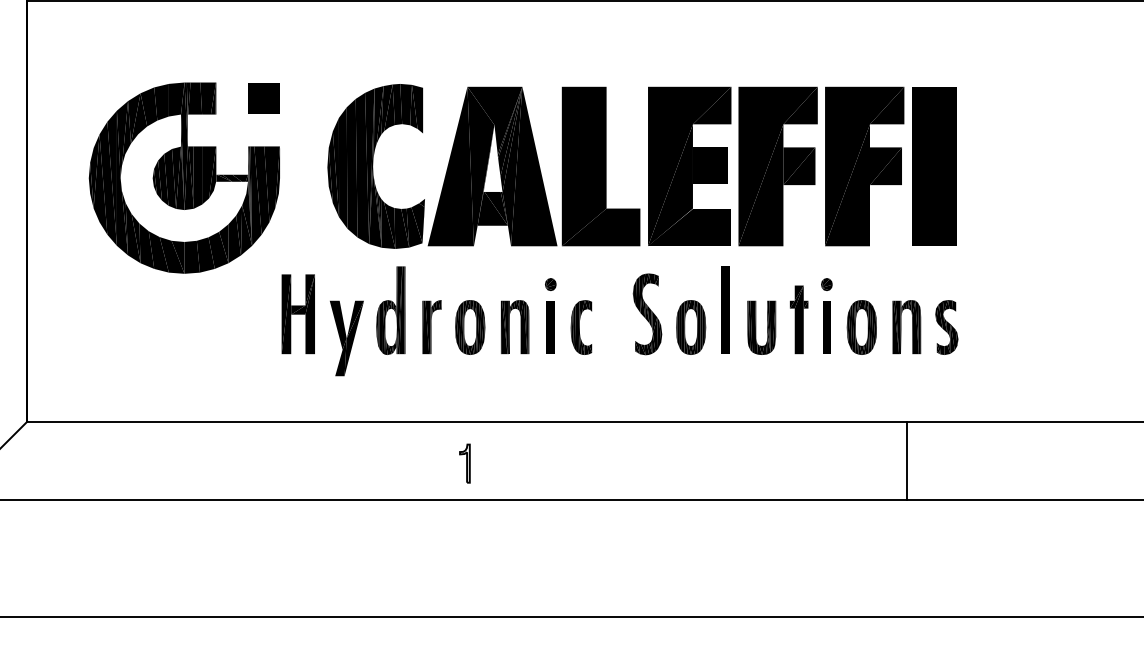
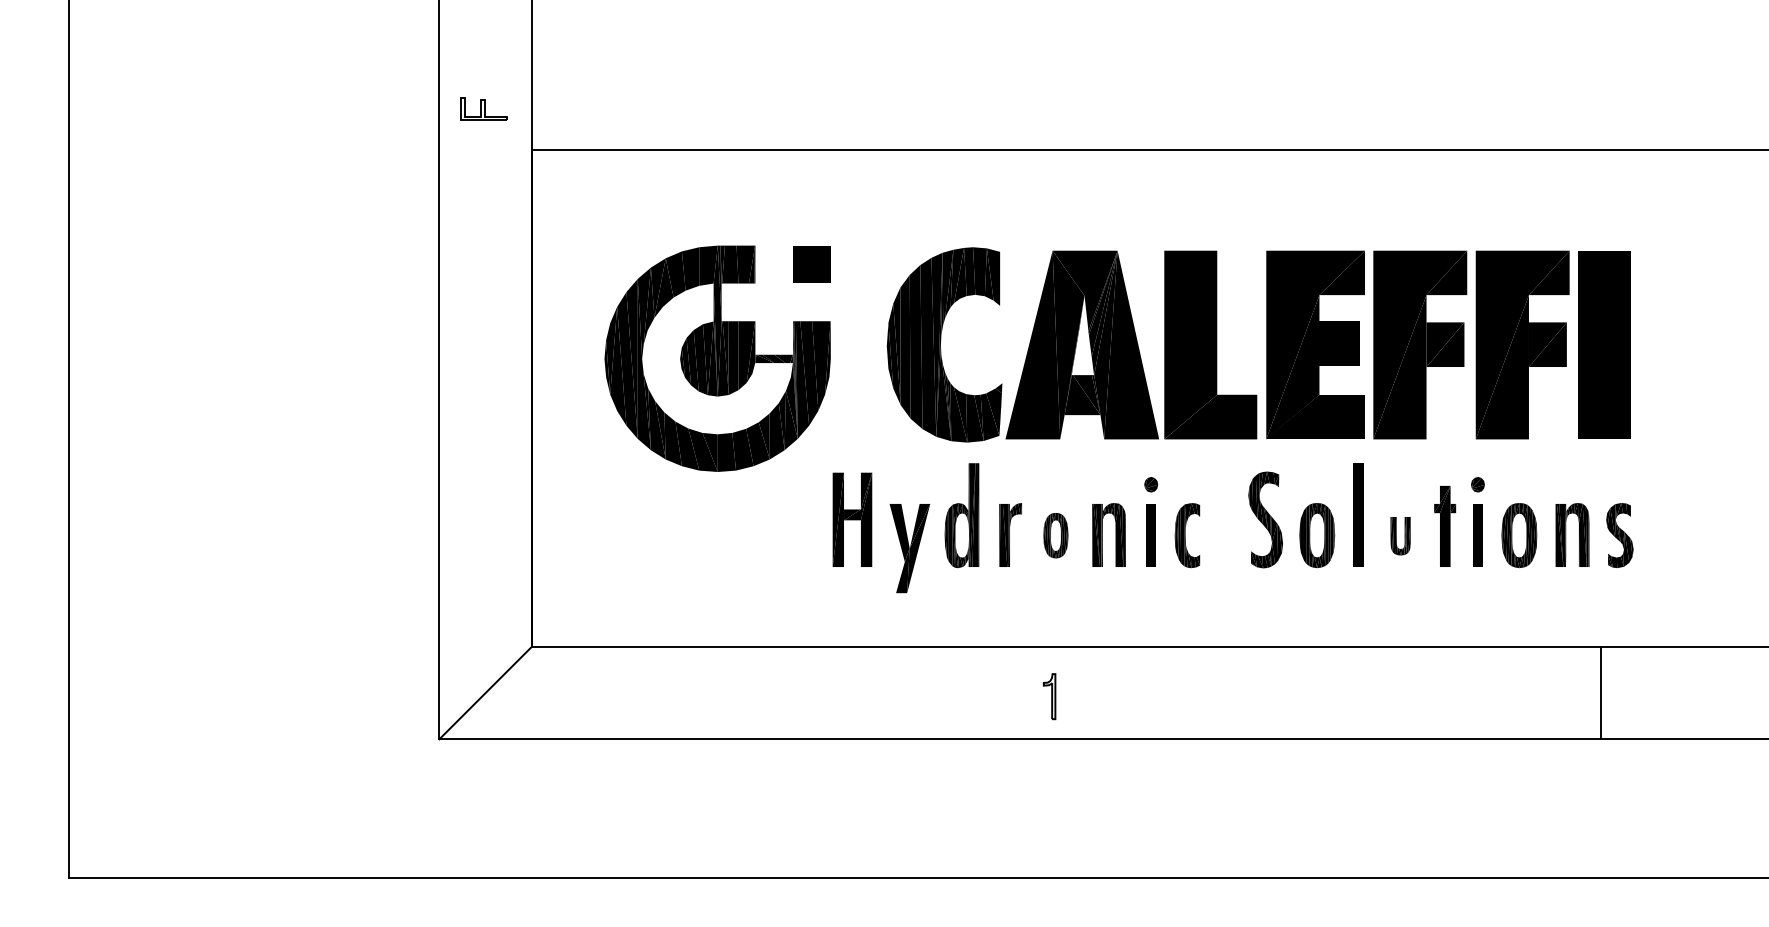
part: (469, 327) -> (1055, 535), size x0.7
part: (761, 328) -> (1400, 536), size x0.6
line: (906, 460) -> (1601, 692), moved

